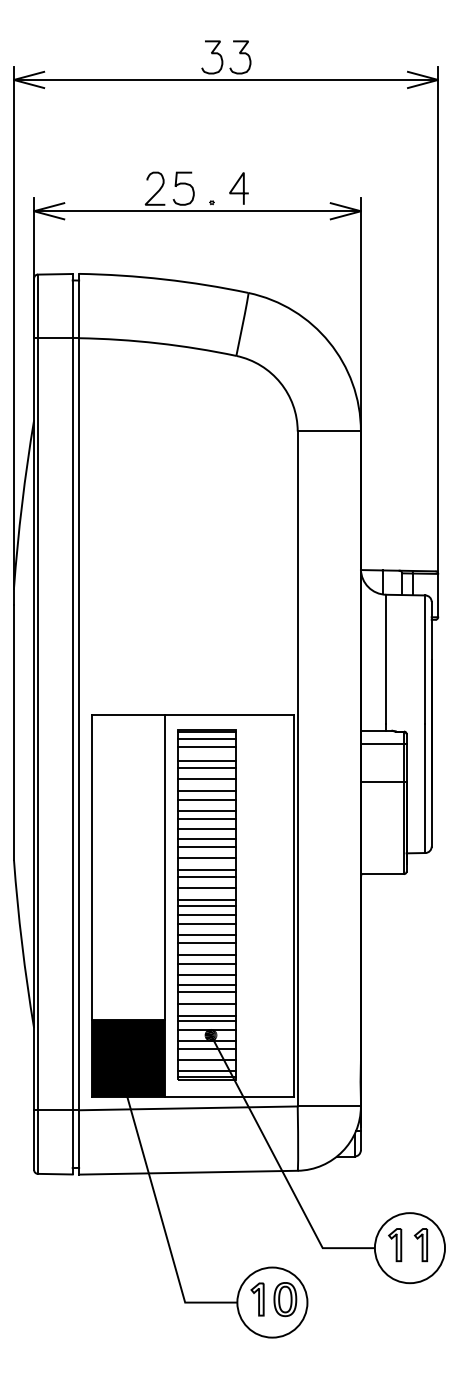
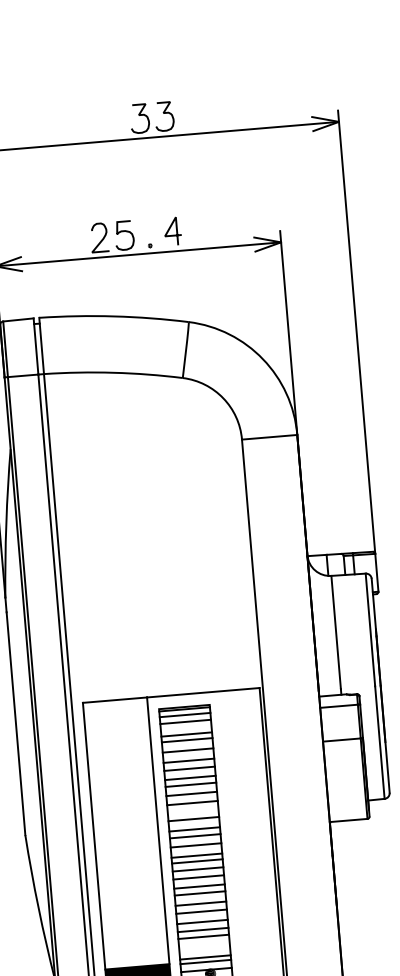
line: (206, 847) -> (192, 810), removed
line: (206, 1004) -> (204, 947), removed

